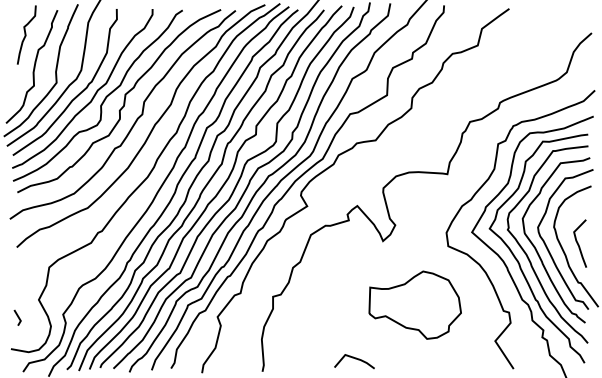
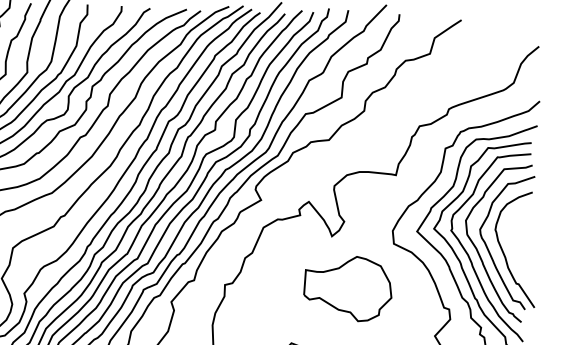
curve: (579, 244) -> (518, 247), removed
part: (414, 304) -> (347, 287), moved

